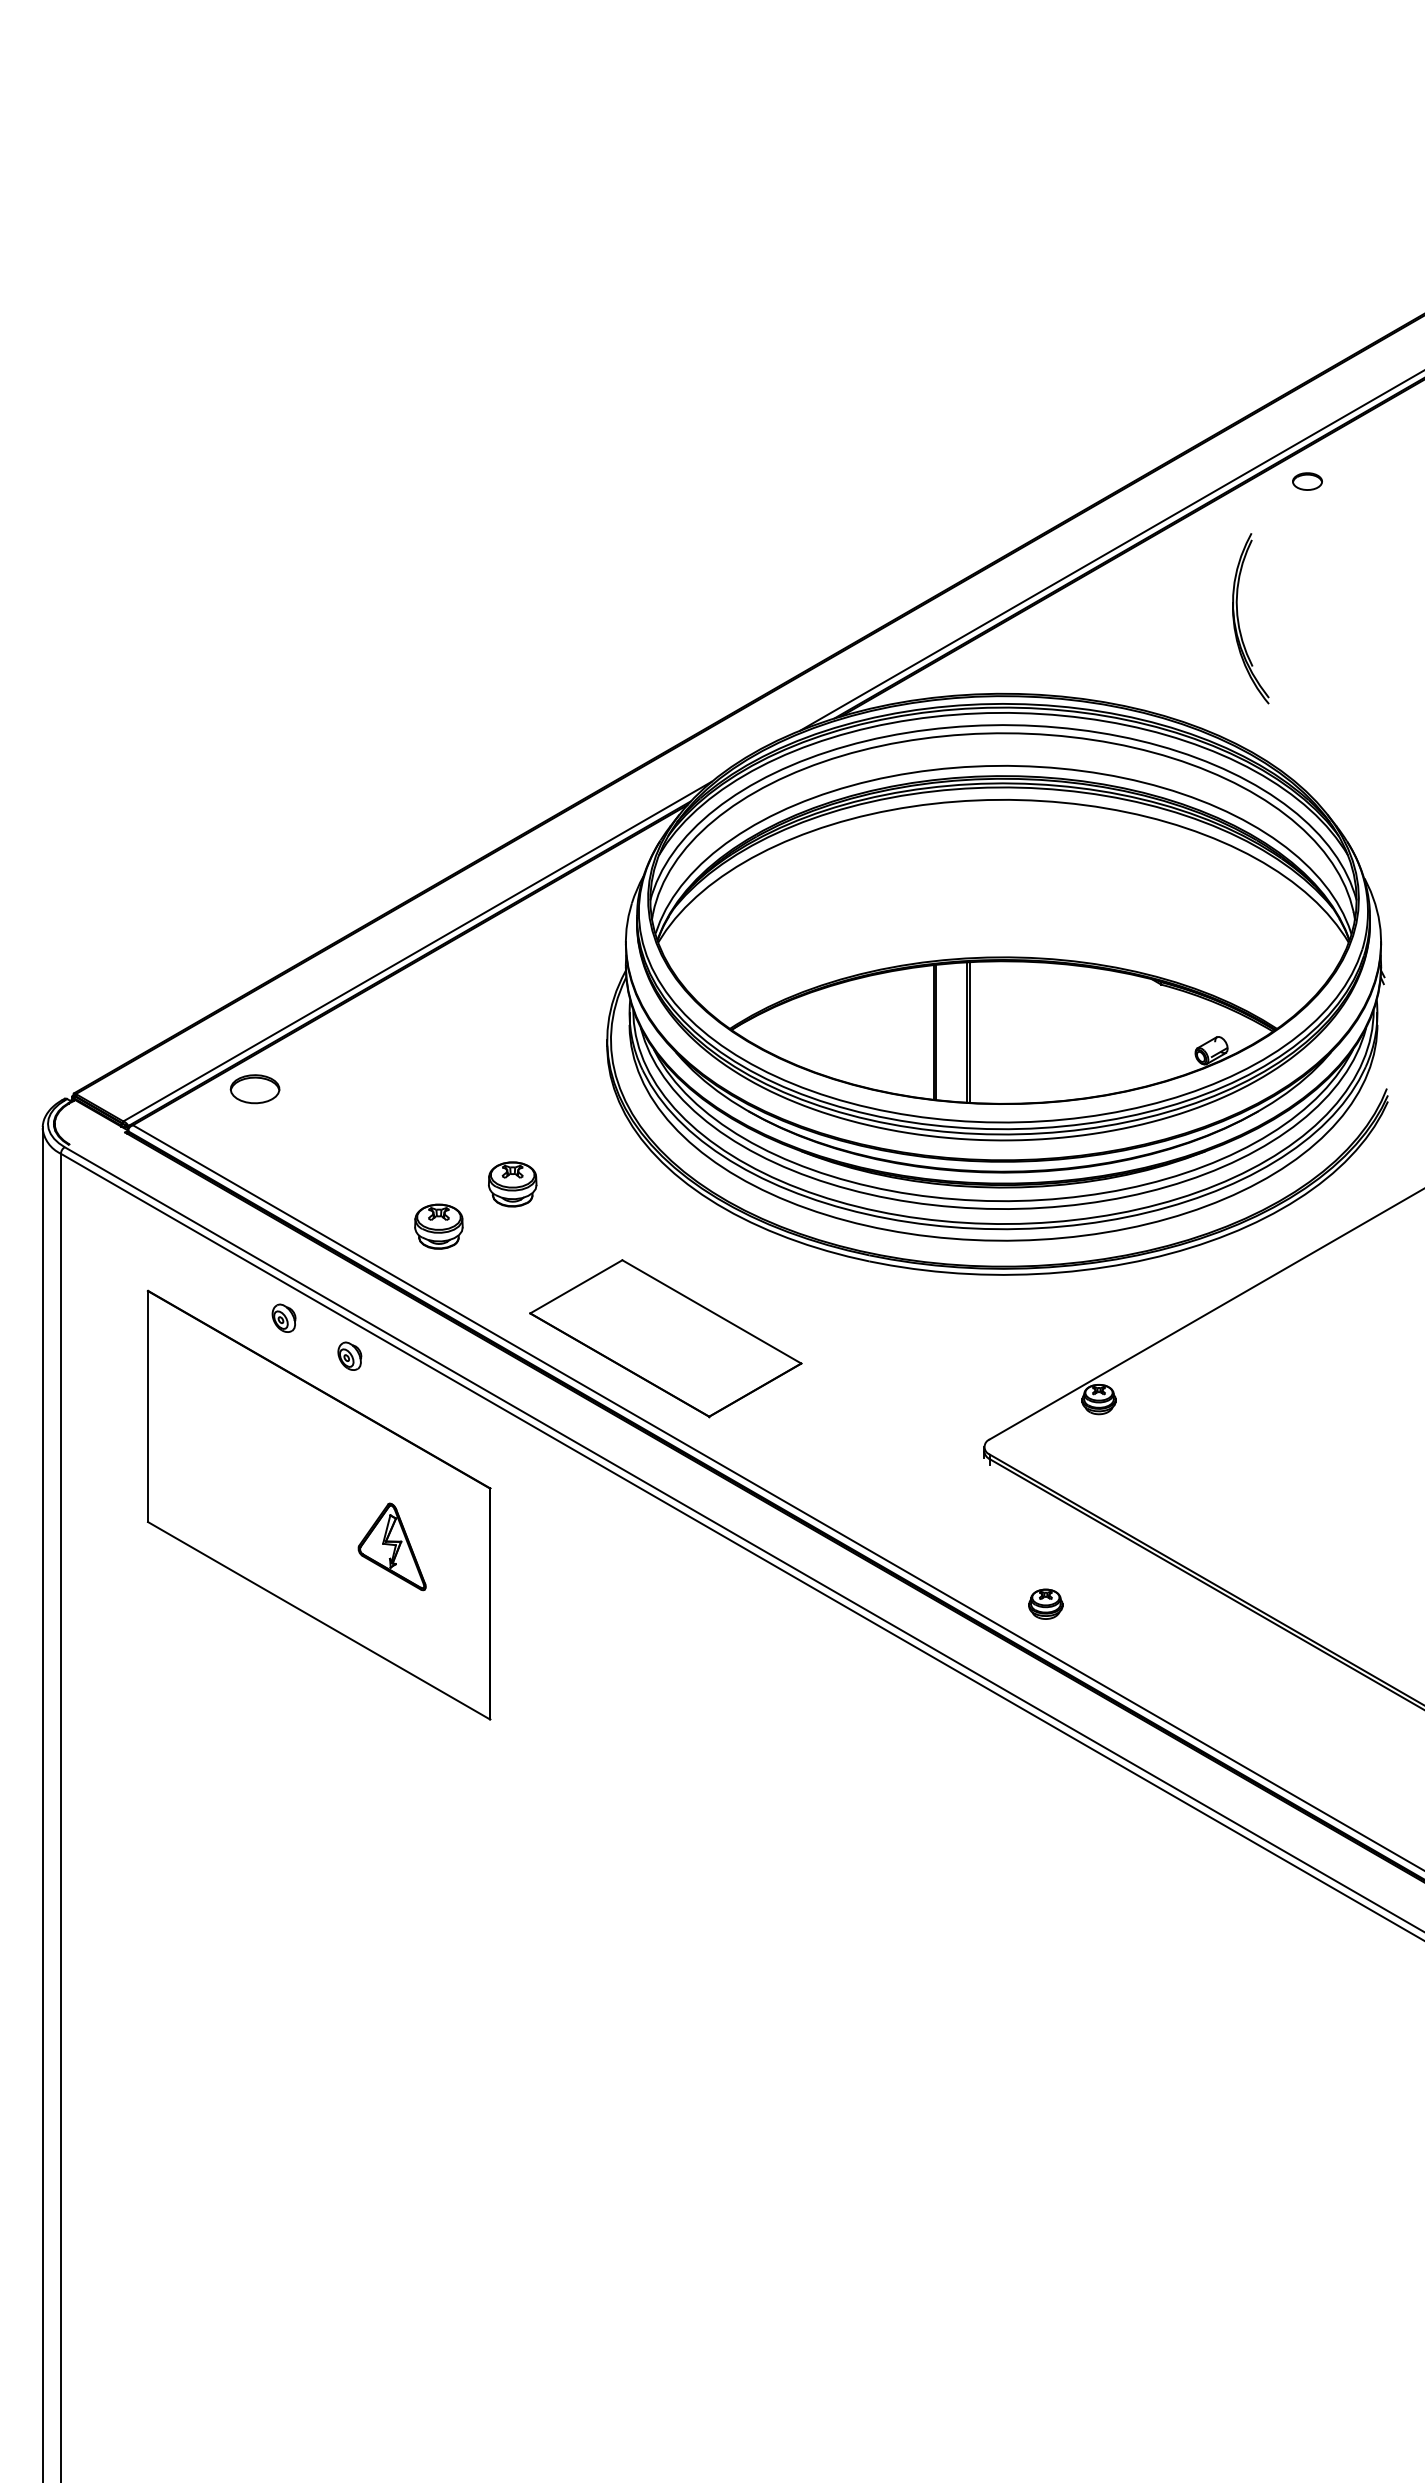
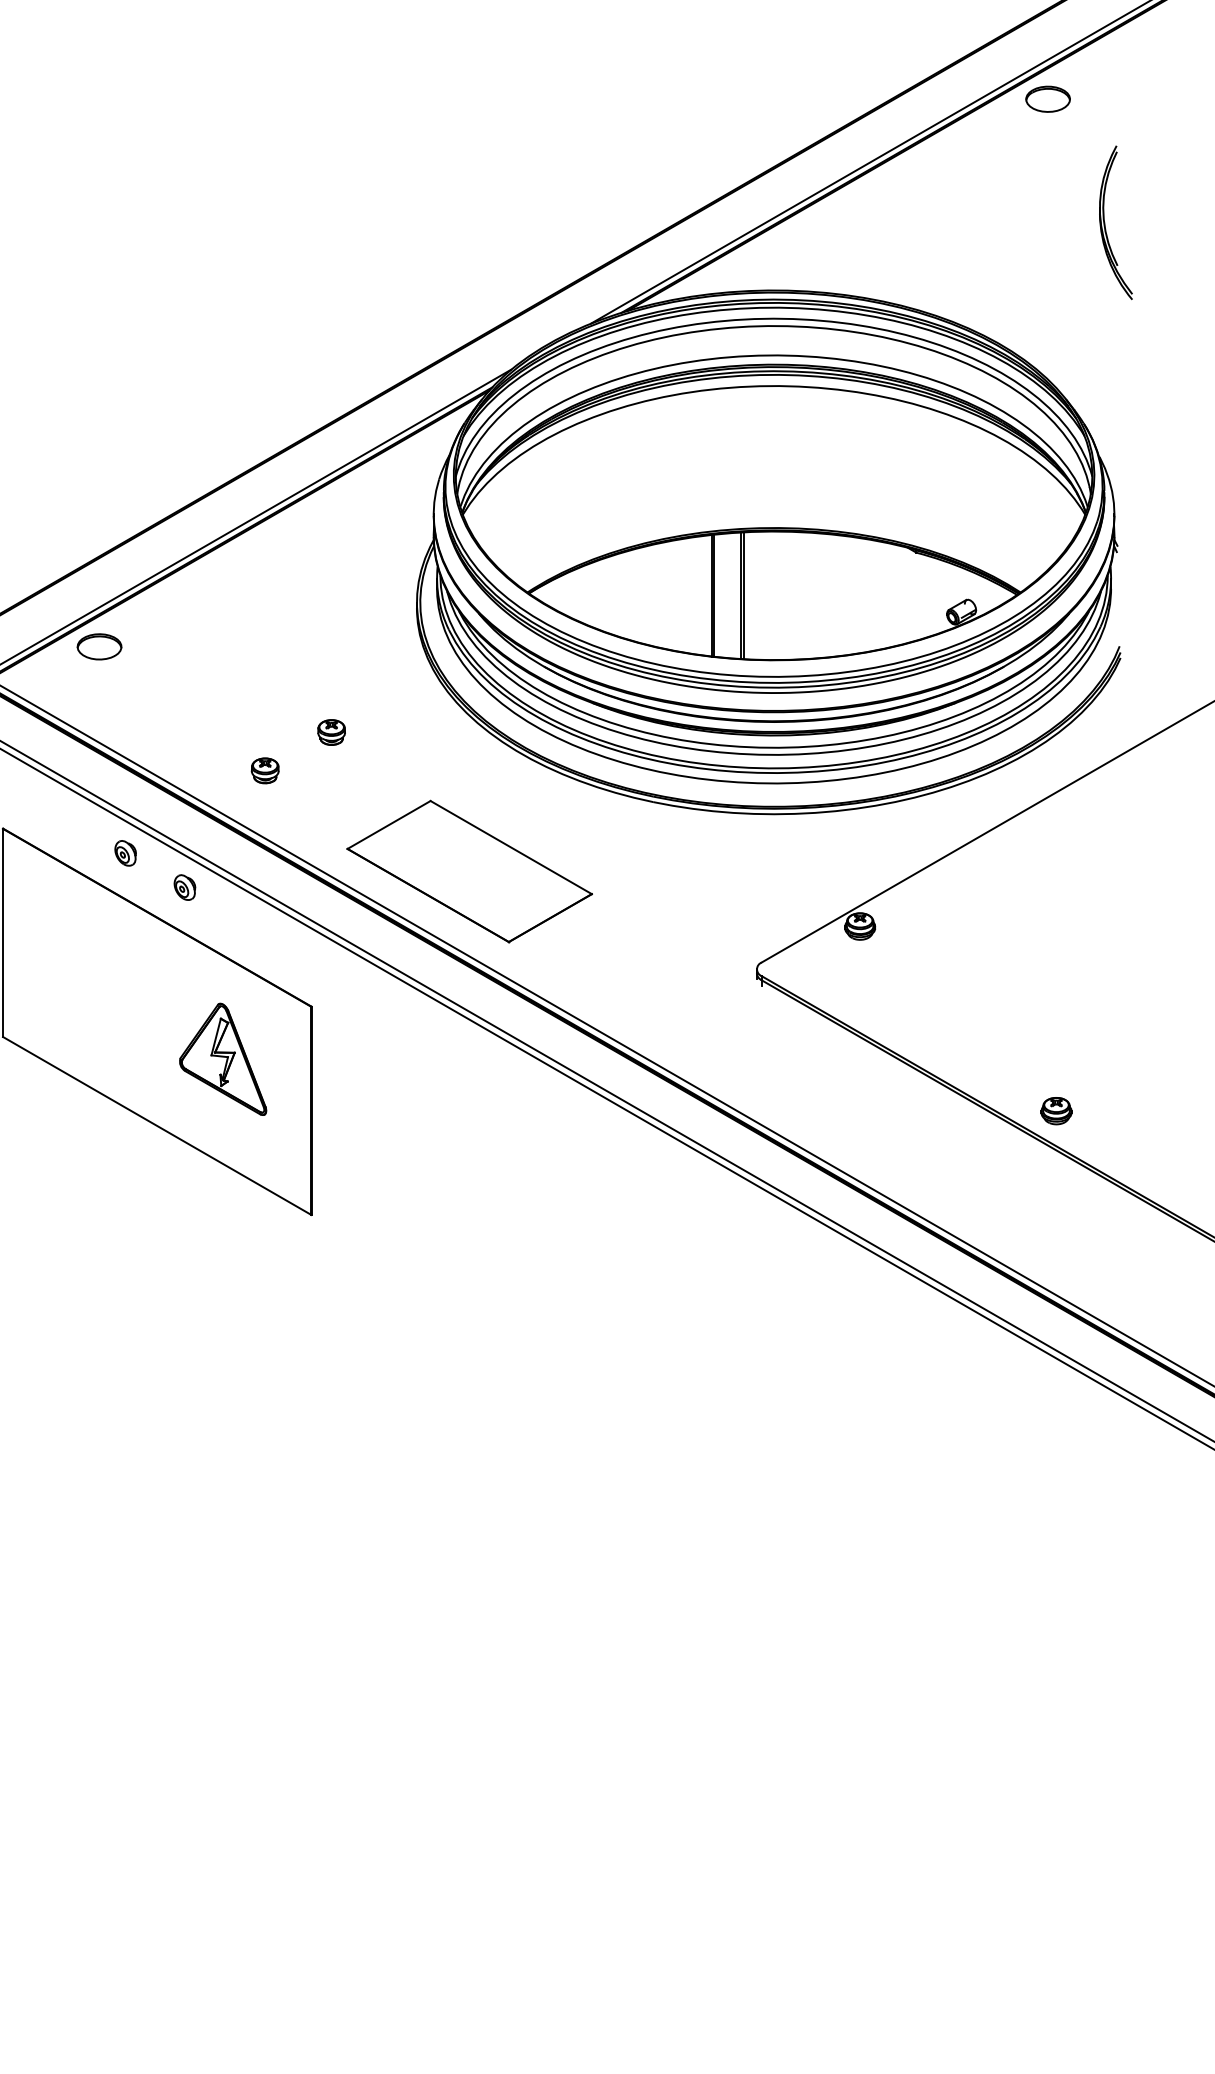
part: (1307, 481) -> (1048, 99), size x1.67
part: (1239, 621) -> (1105, 225), moved
part: (512, 1183) -> (331, 731), size x0.62
part: (438, 1226) -> (264, 770), size x0.62
part: (391, 1546) -> (222, 1059), size x1.43
part: (1045, 1603) -> (1056, 1110), moved

